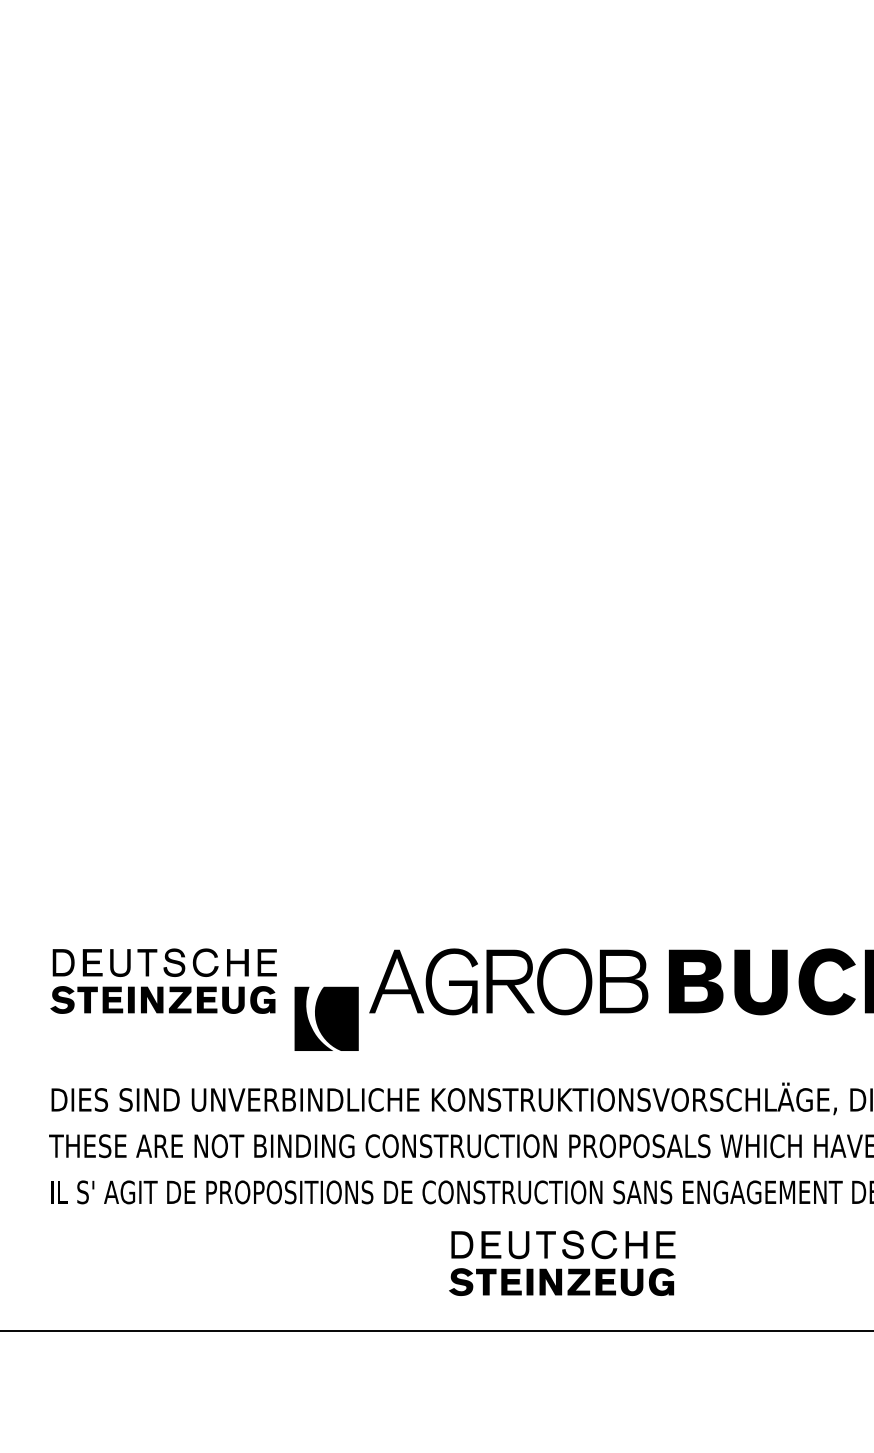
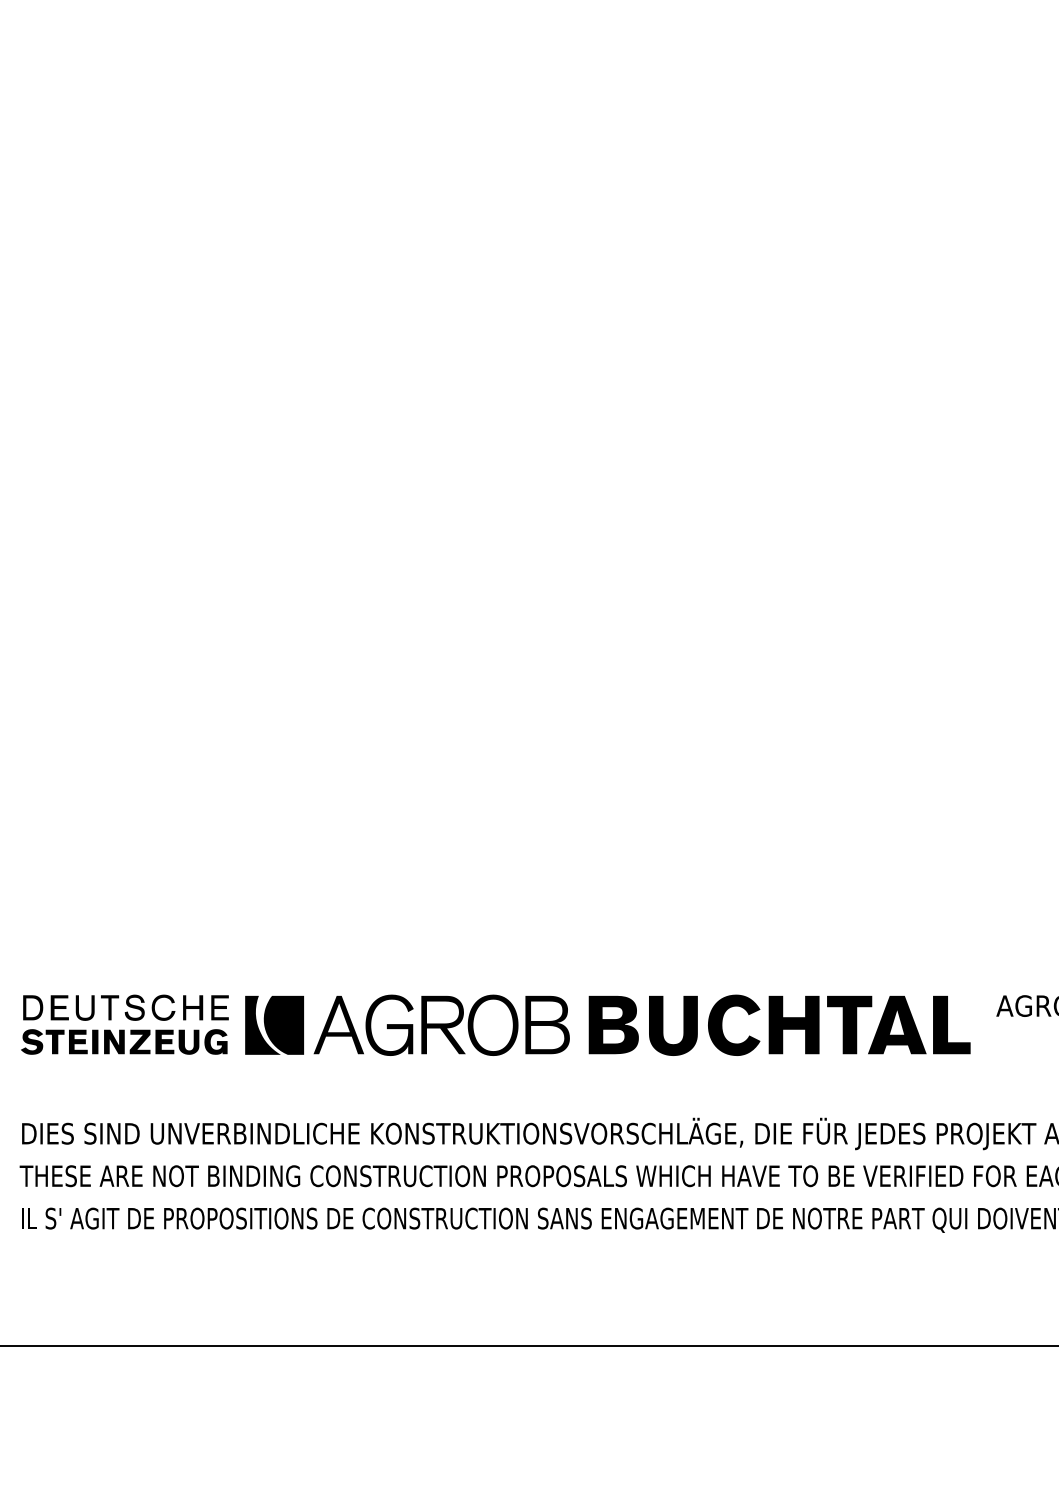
part: (326, 1017) -> (274, 1024), moved
part: (561, 1263) -> (490, 1283), removed

